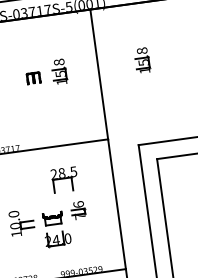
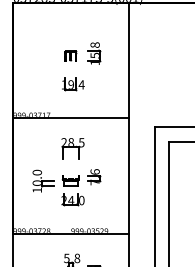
part: (142, 60) -> (168, 53), removed
part: (40, 109) -> (73, 84), added
part: (64, 179) -> (72, 148), moved

